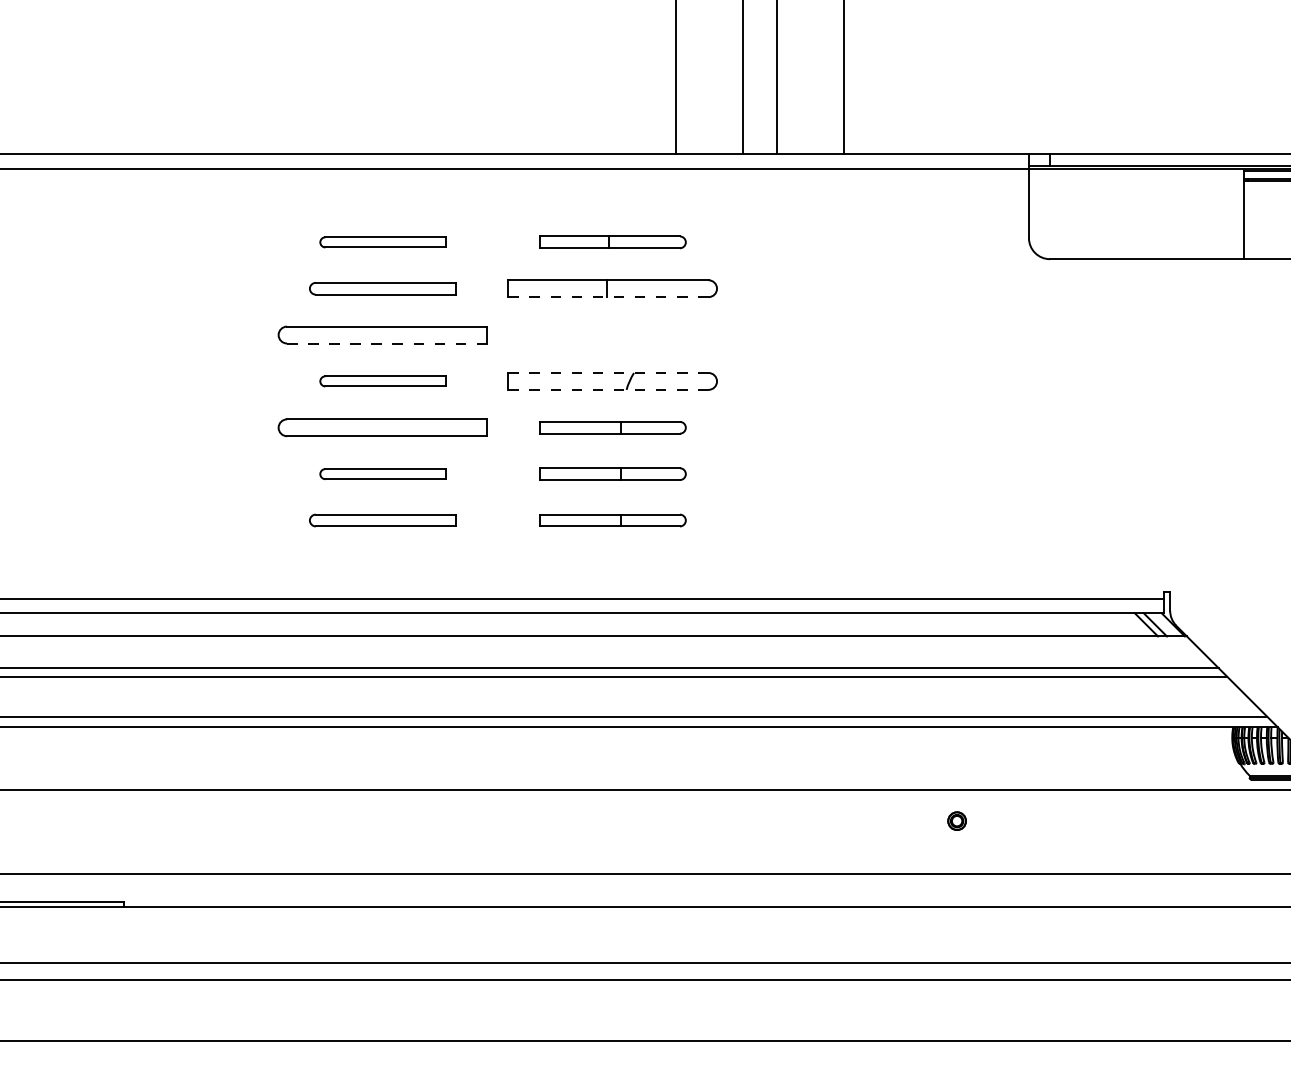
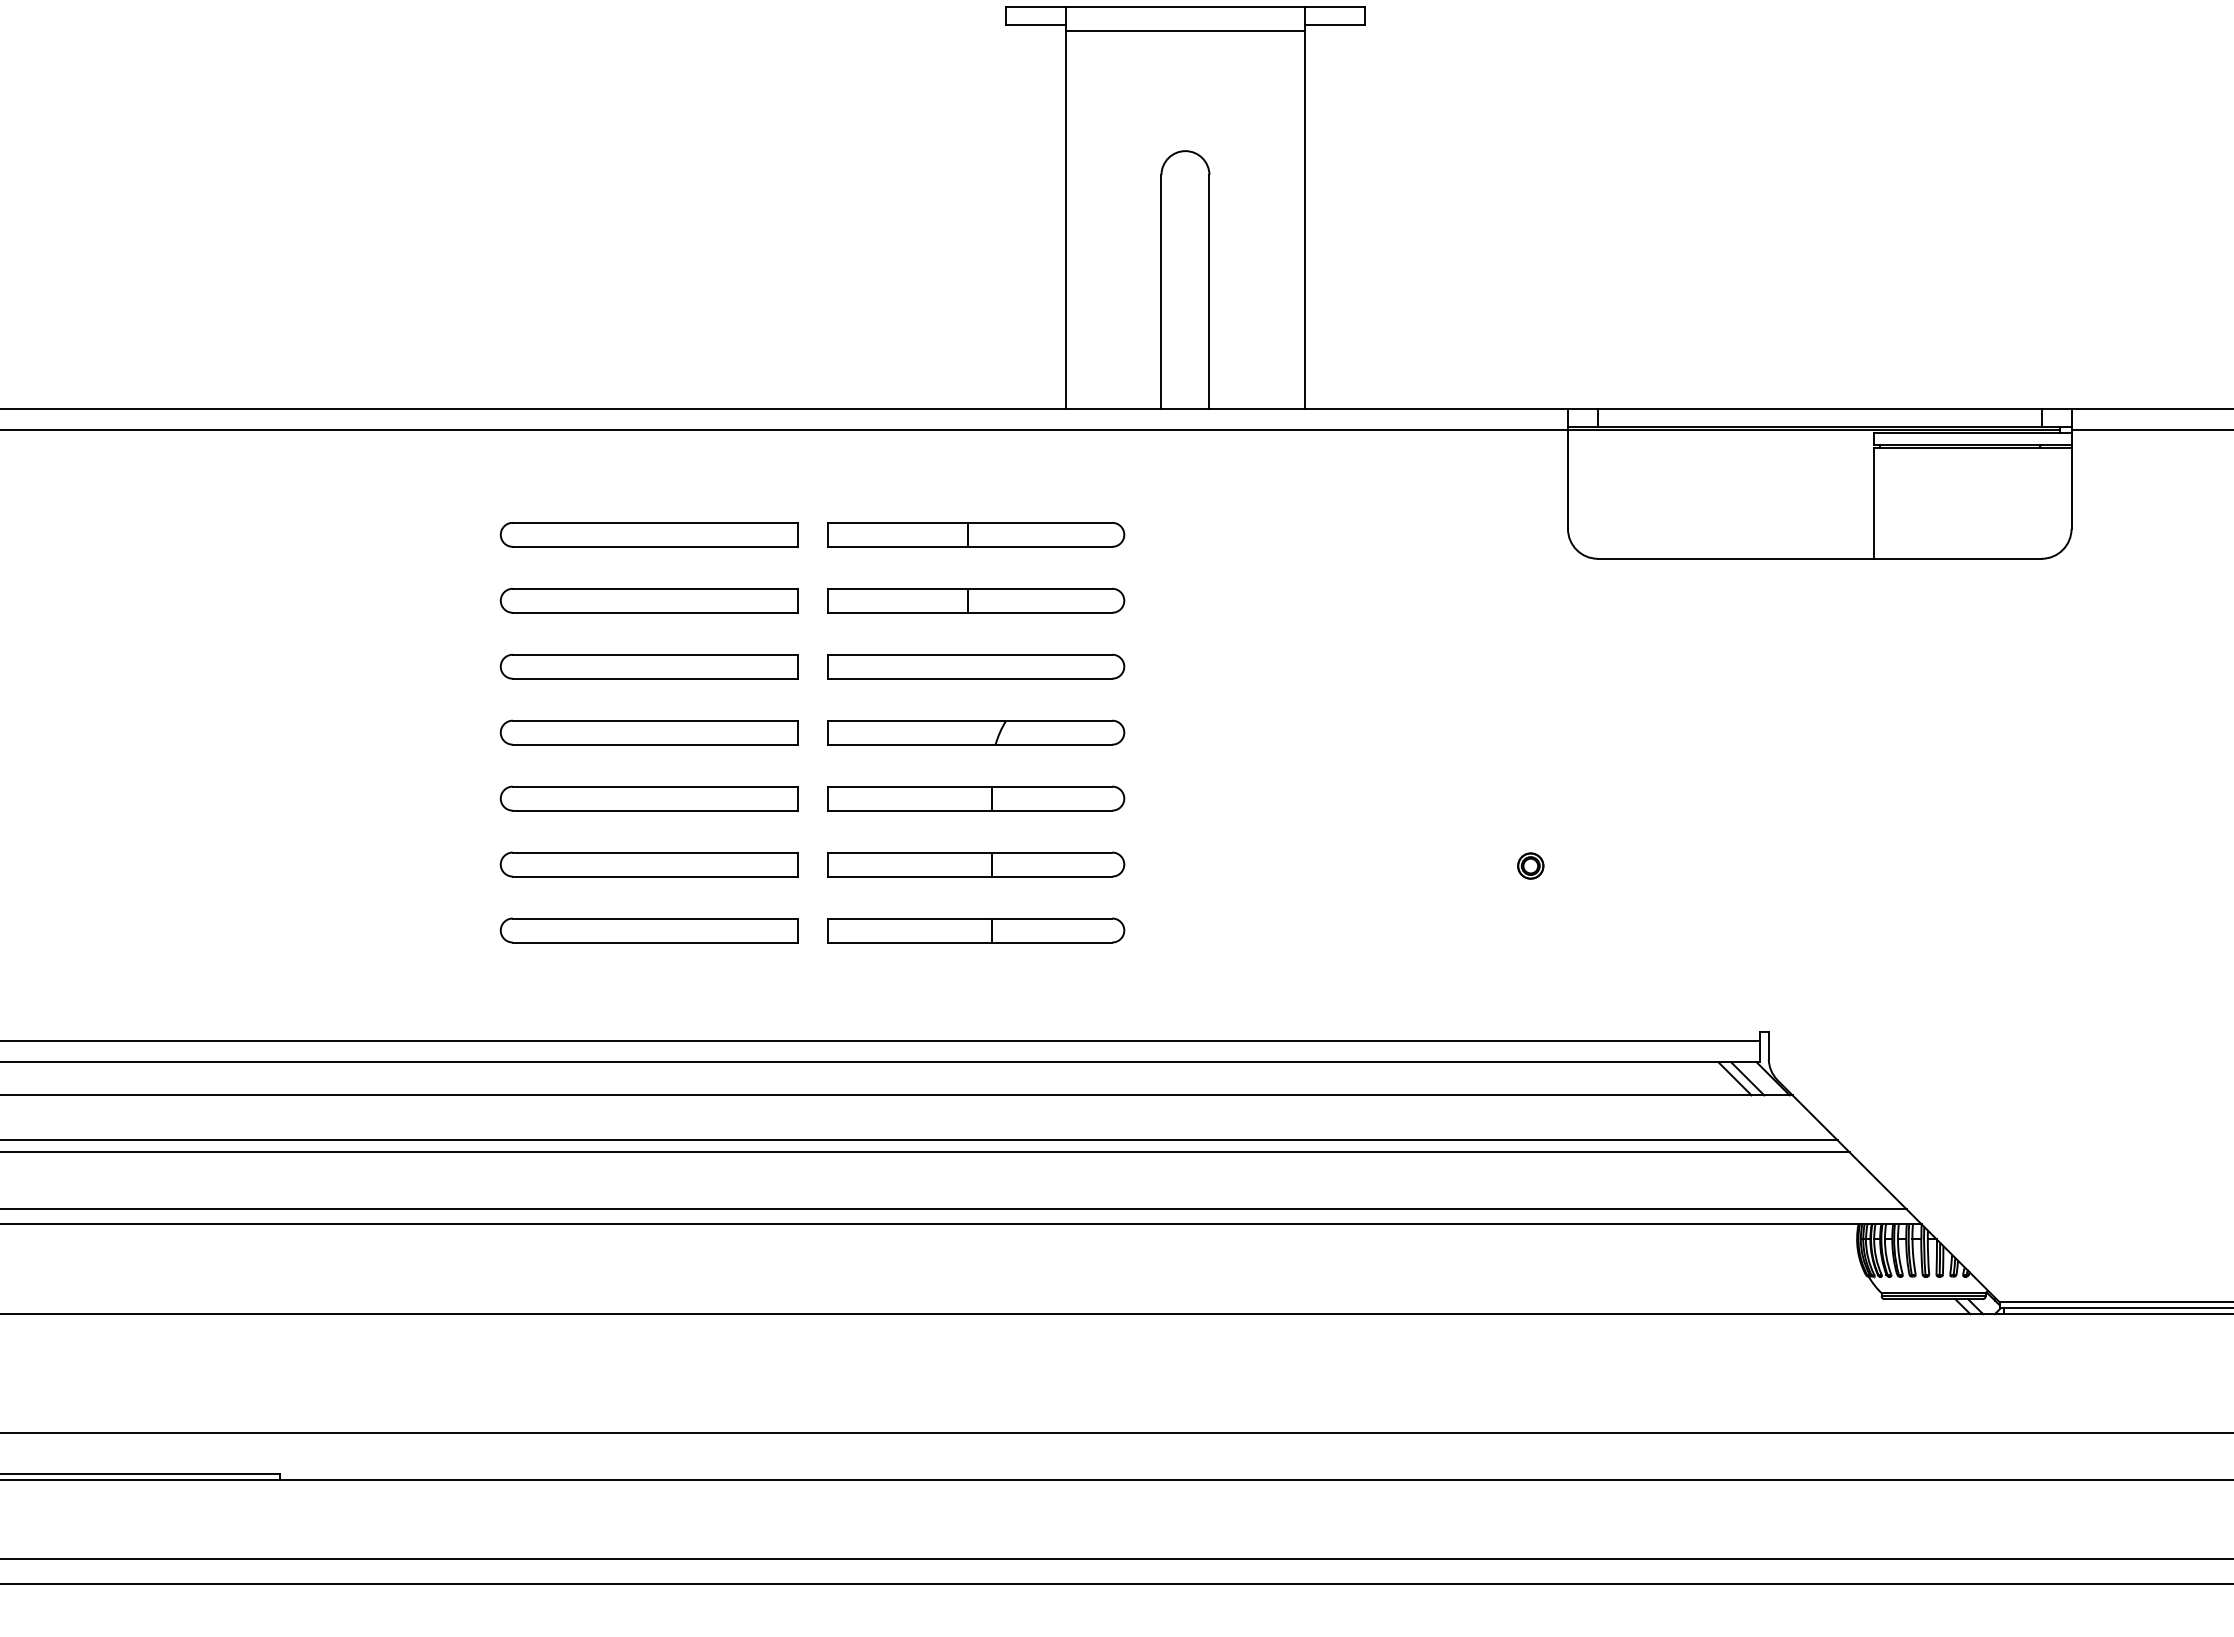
part: (382, 242) -> (648, 534), size x1.67
part: (613, 242) -> (976, 534), size x1.43
part: (382, 288) -> (648, 600), size x1.43
line: (608, 296) -> (969, 612), dashed -> solid
part: (613, 334) -> (976, 666), added
line: (386, 343) -> (654, 678), dashed -> solid
line: (608, 372) -> (970, 720), dashed -> solid
part: (382, 381) -> (648, 732), size x1.67
line: (608, 389) -> (969, 744), dashed -> solid
part: (613, 427) -> (976, 798), size x1.43
part: (382, 474) -> (648, 864), size x1.67
part: (613, 474) -> (976, 864), size x1.43
part: (382, 520) -> (648, 930), size x1.43
part: (613, 520) -> (976, 930), size x1.43
part: (956, 820) -> (1530, 865), moved

